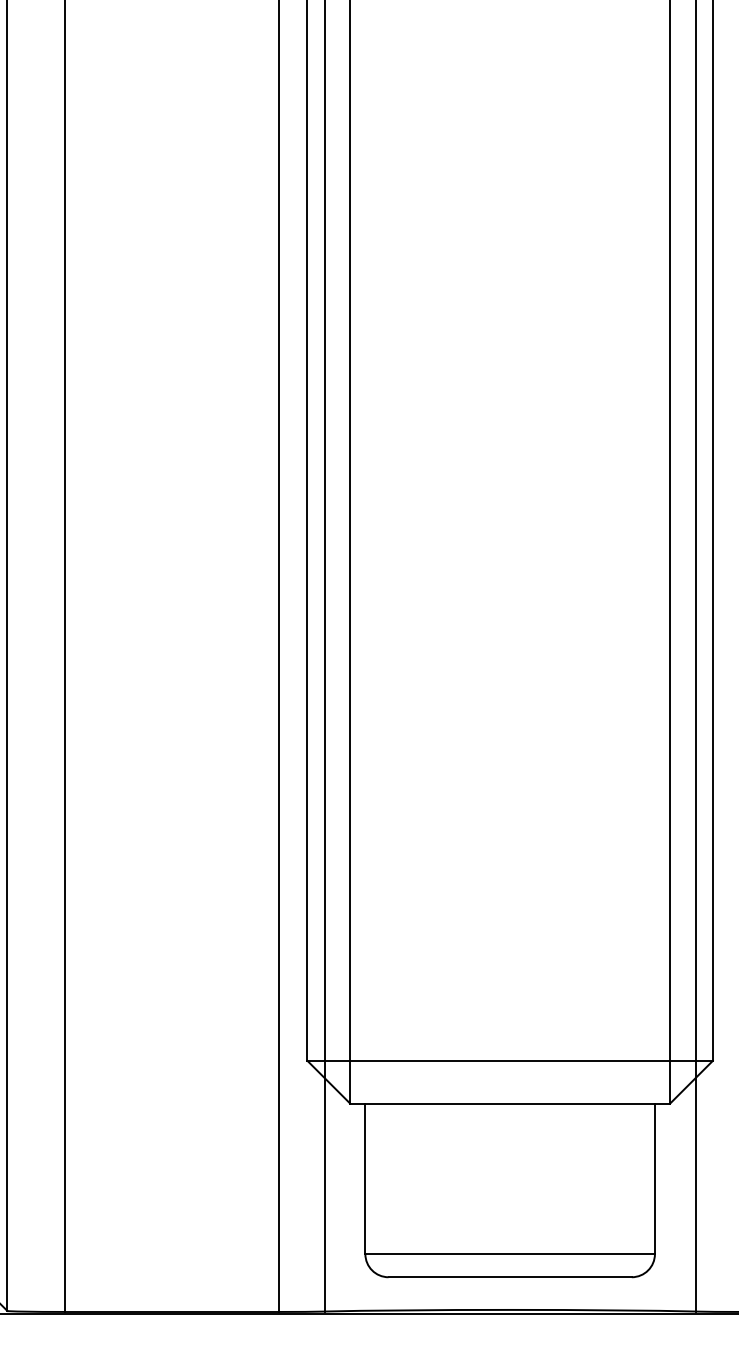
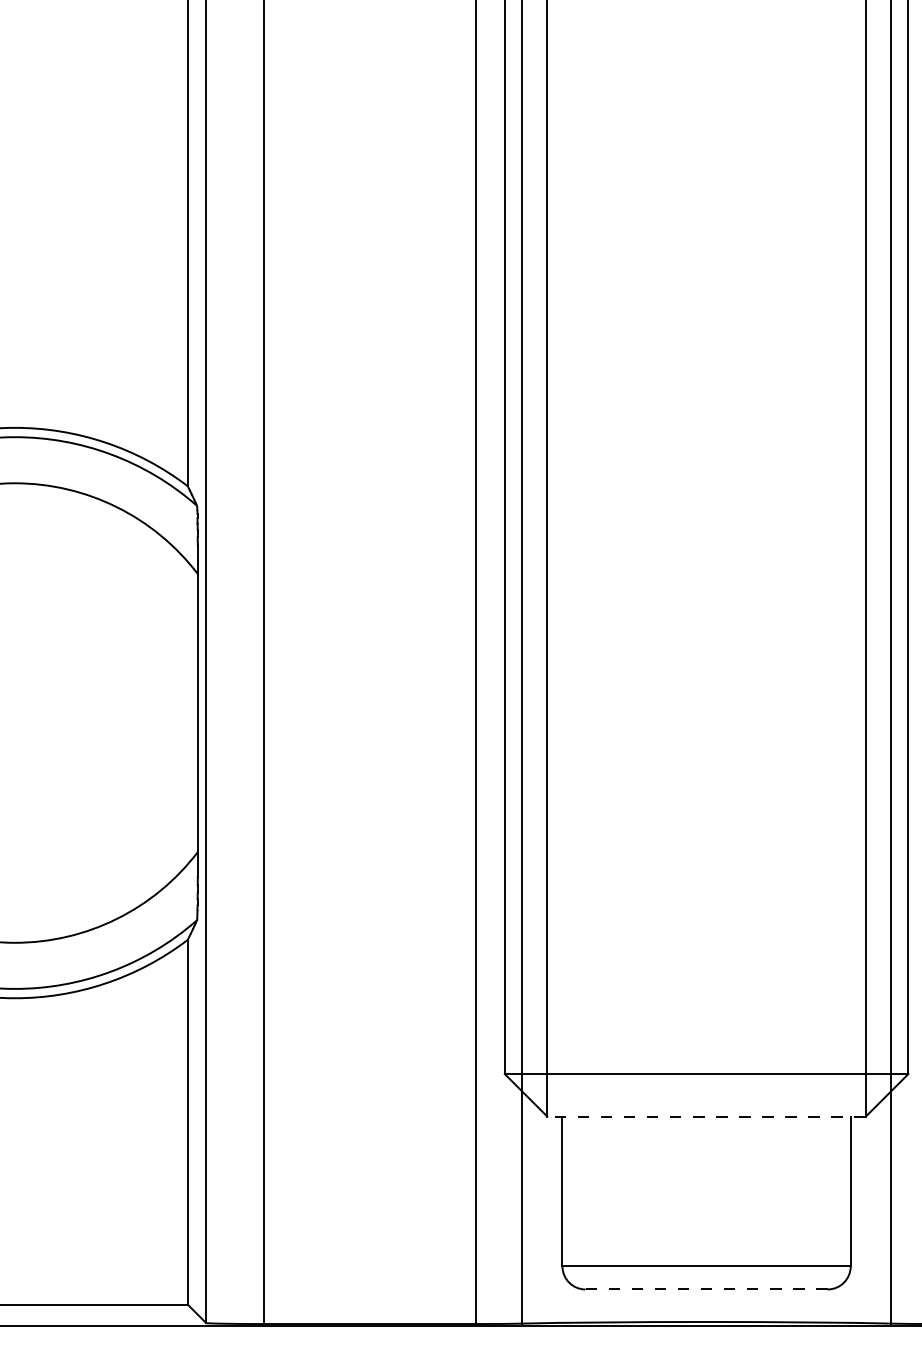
line: (510, 1103) -> (706, 1116), solid -> dashed
line: (510, 1277) -> (706, 1289), solid -> dashed

